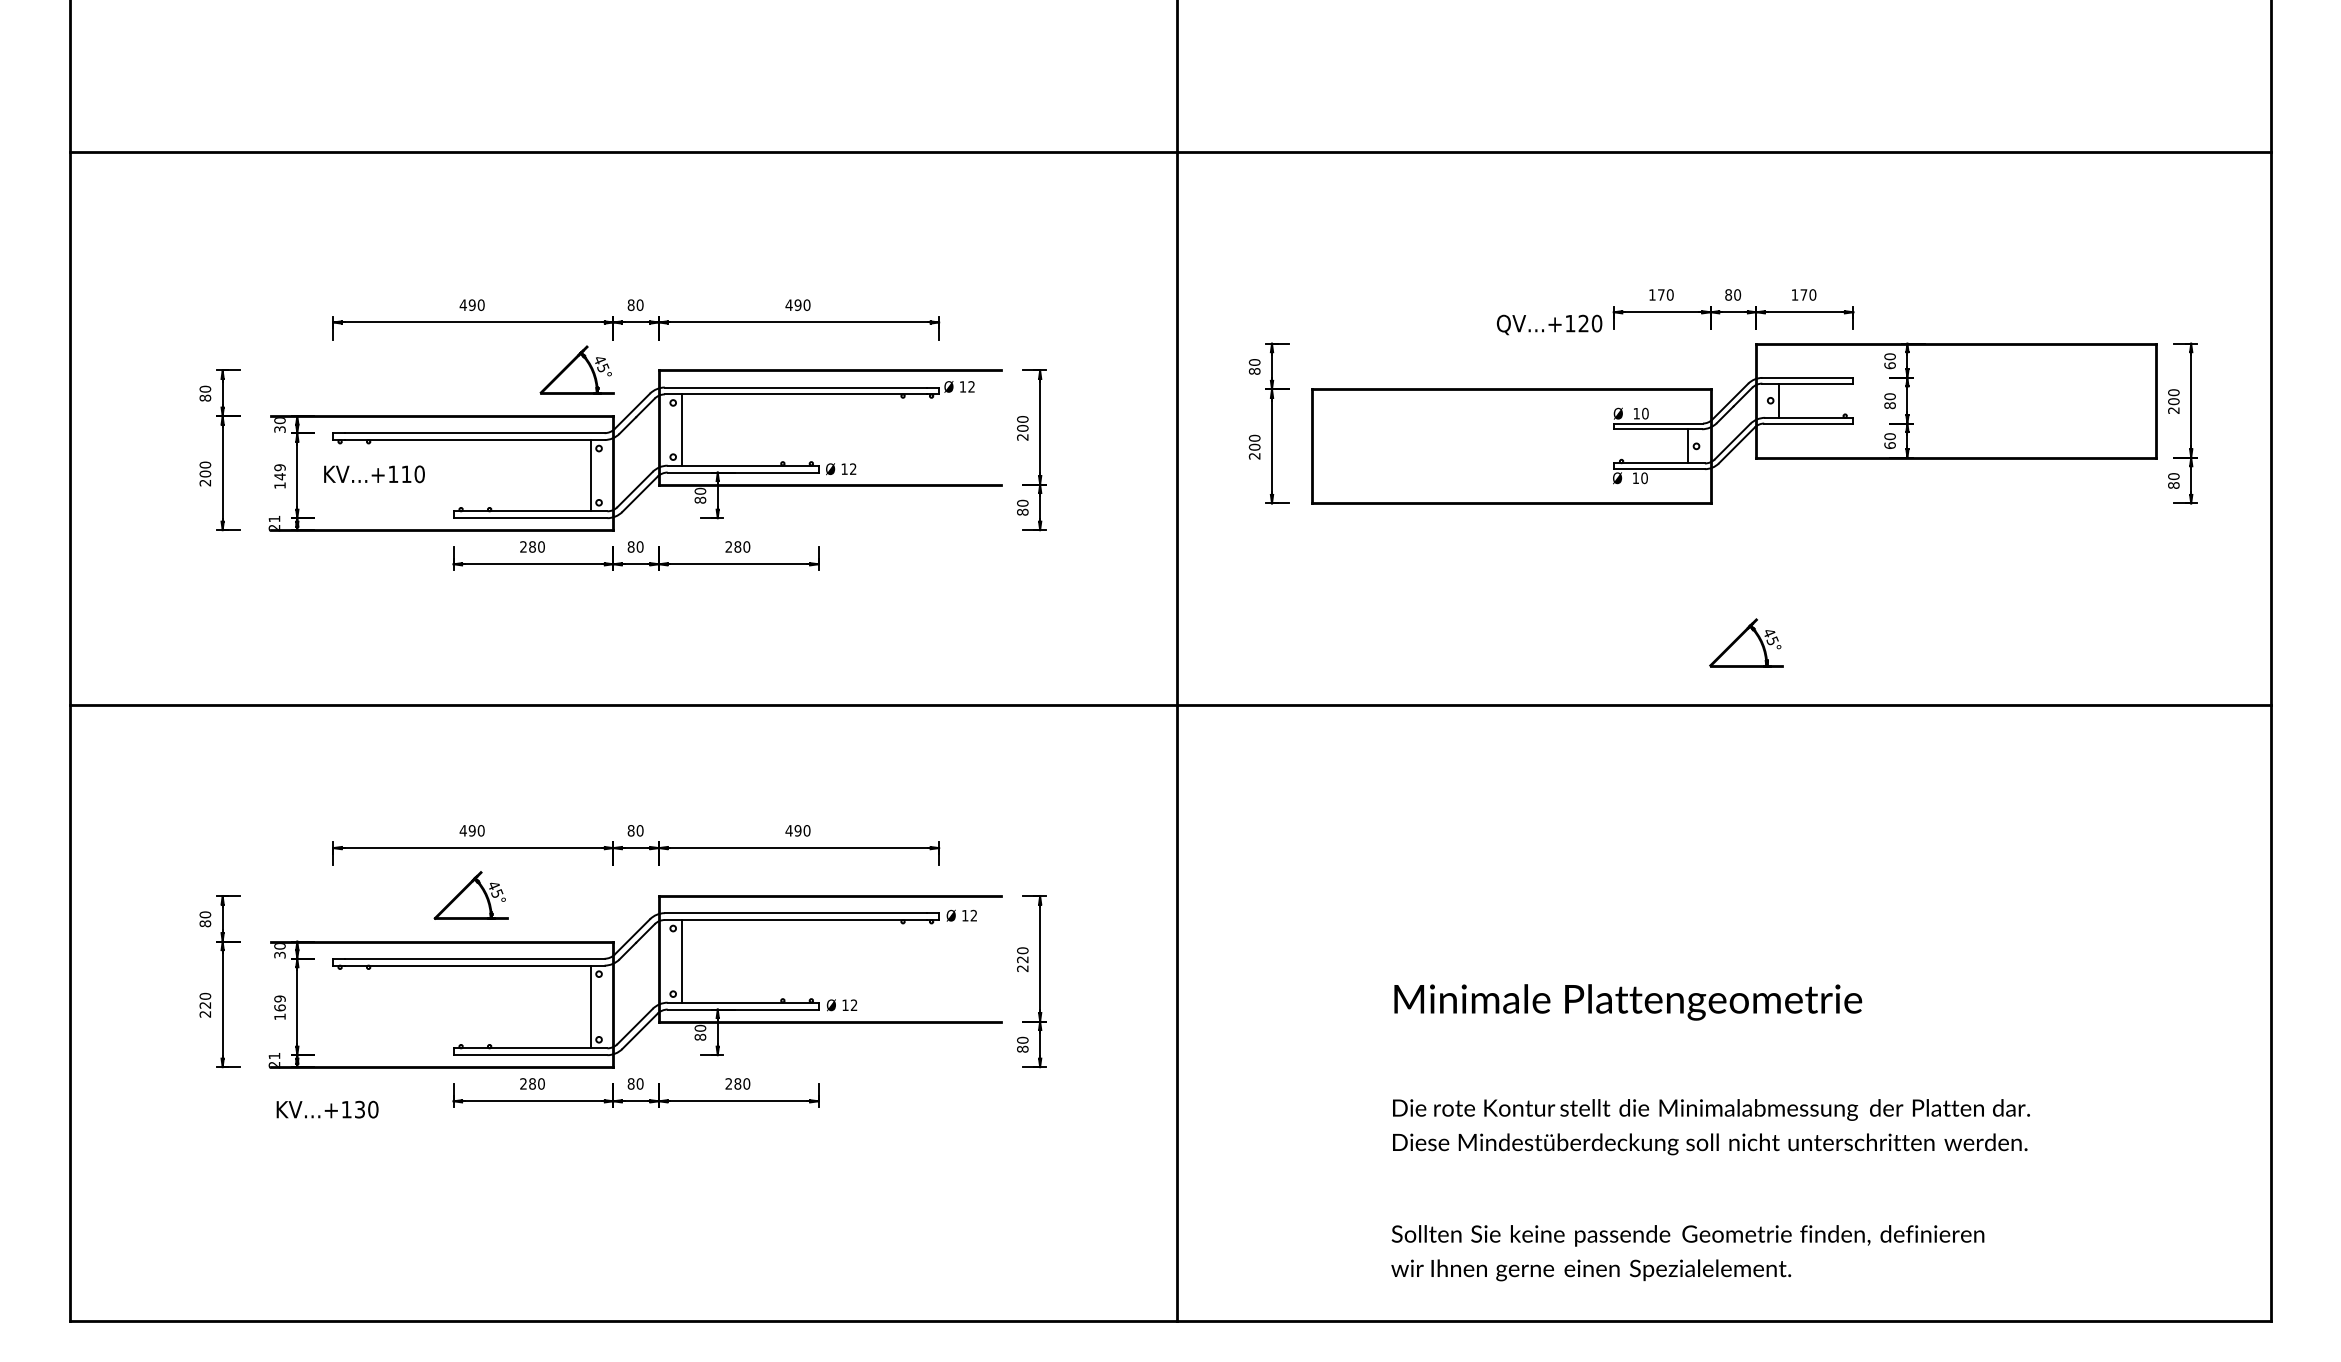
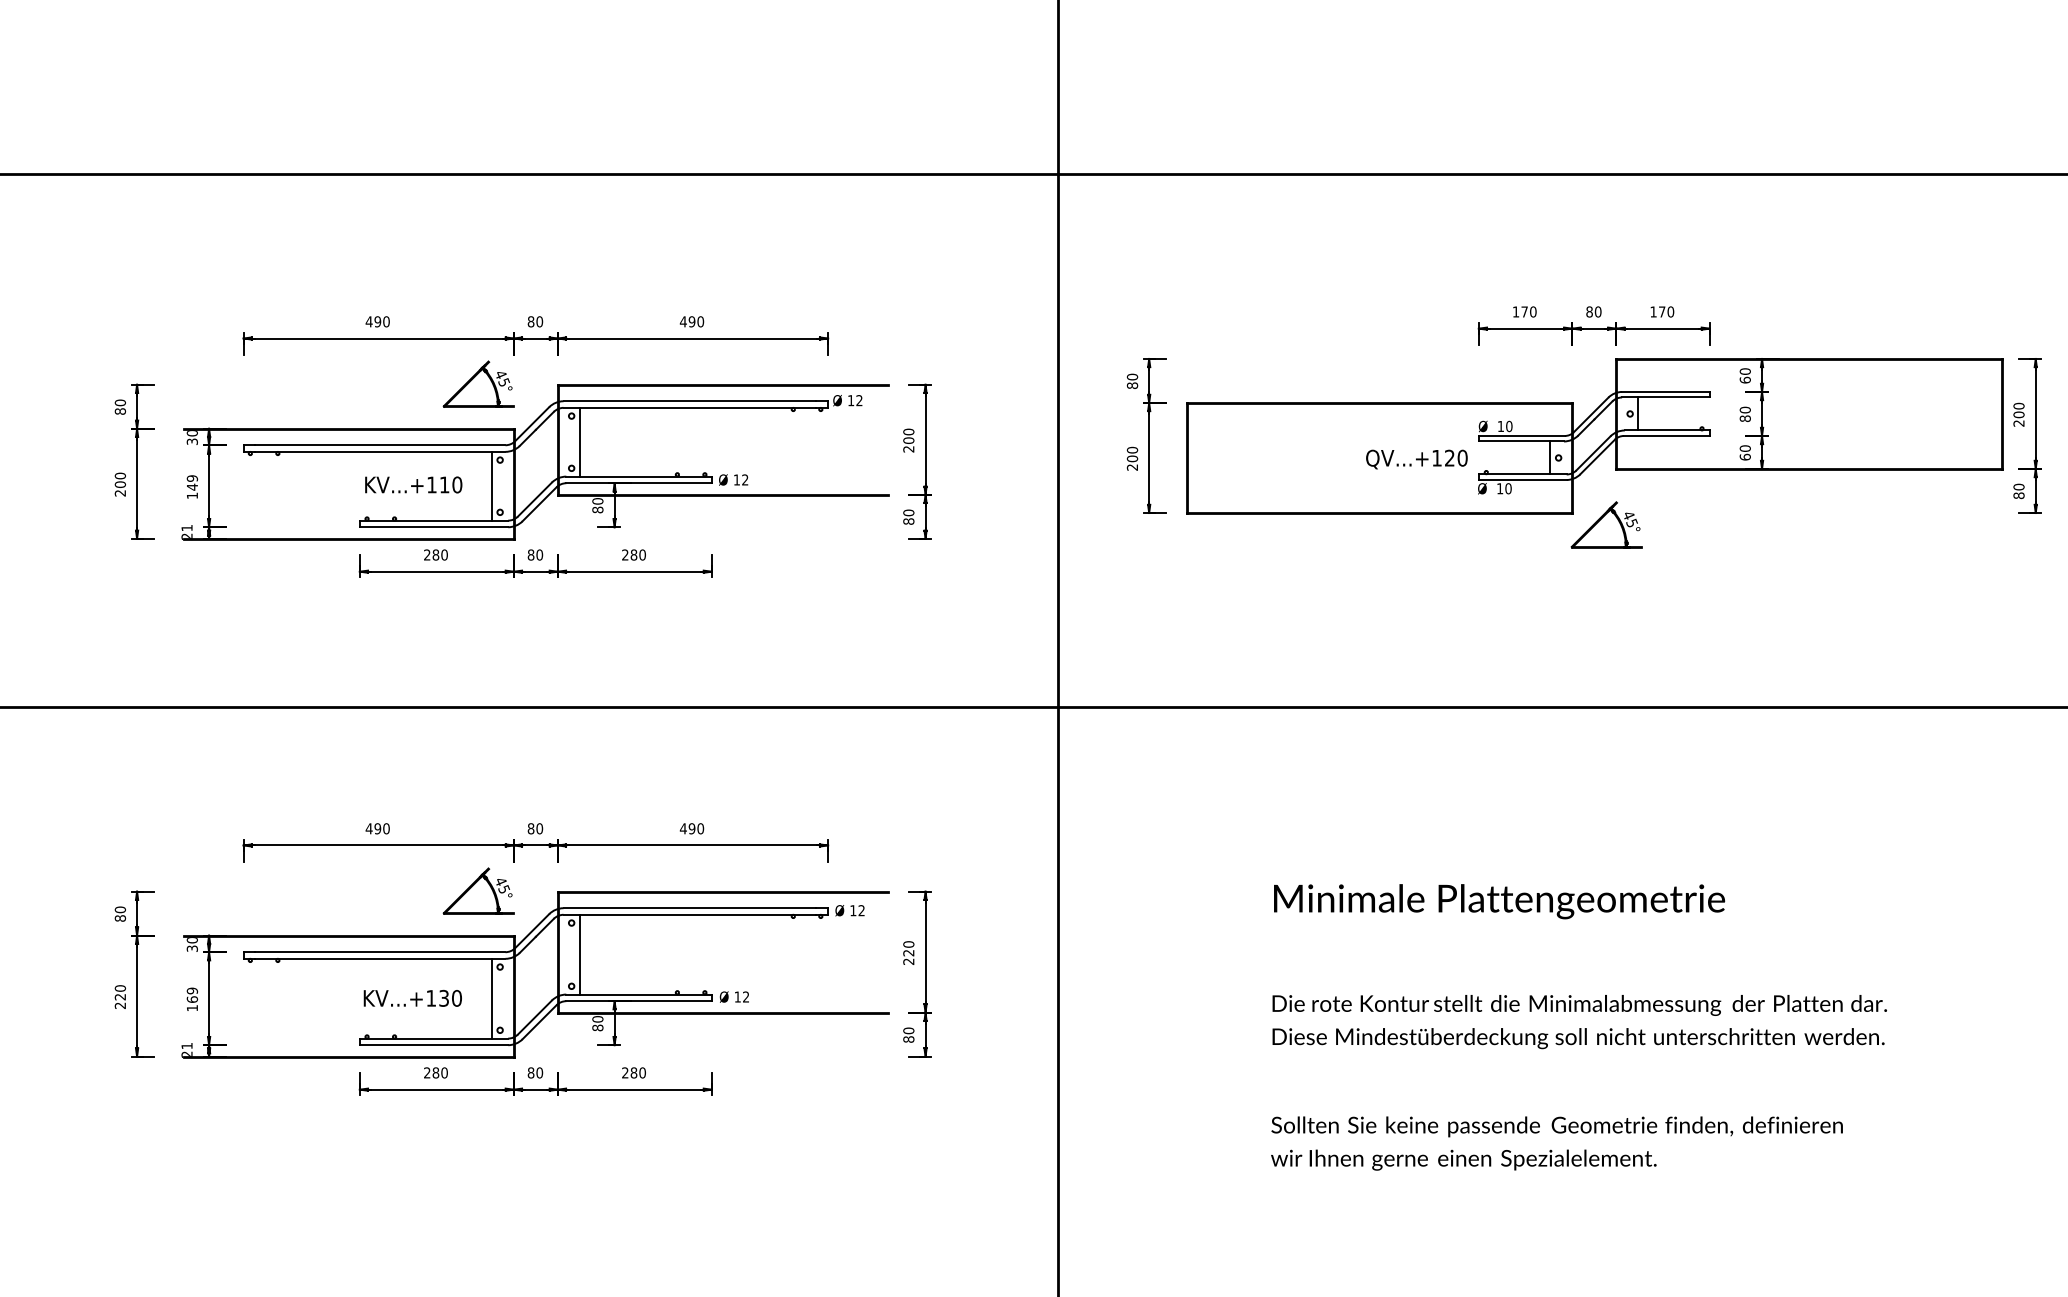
text: (1549, 324) -> (1416, 459), moved
text: (374, 474) -> (413, 485), moved
part: (1746, 642) -> (1606, 524), moved
part: (470, 895) -> (478, 891), moved
text: (327, 1109) -> (412, 998), moved
text: (1710, 1132) -> (1578, 1027), moved

